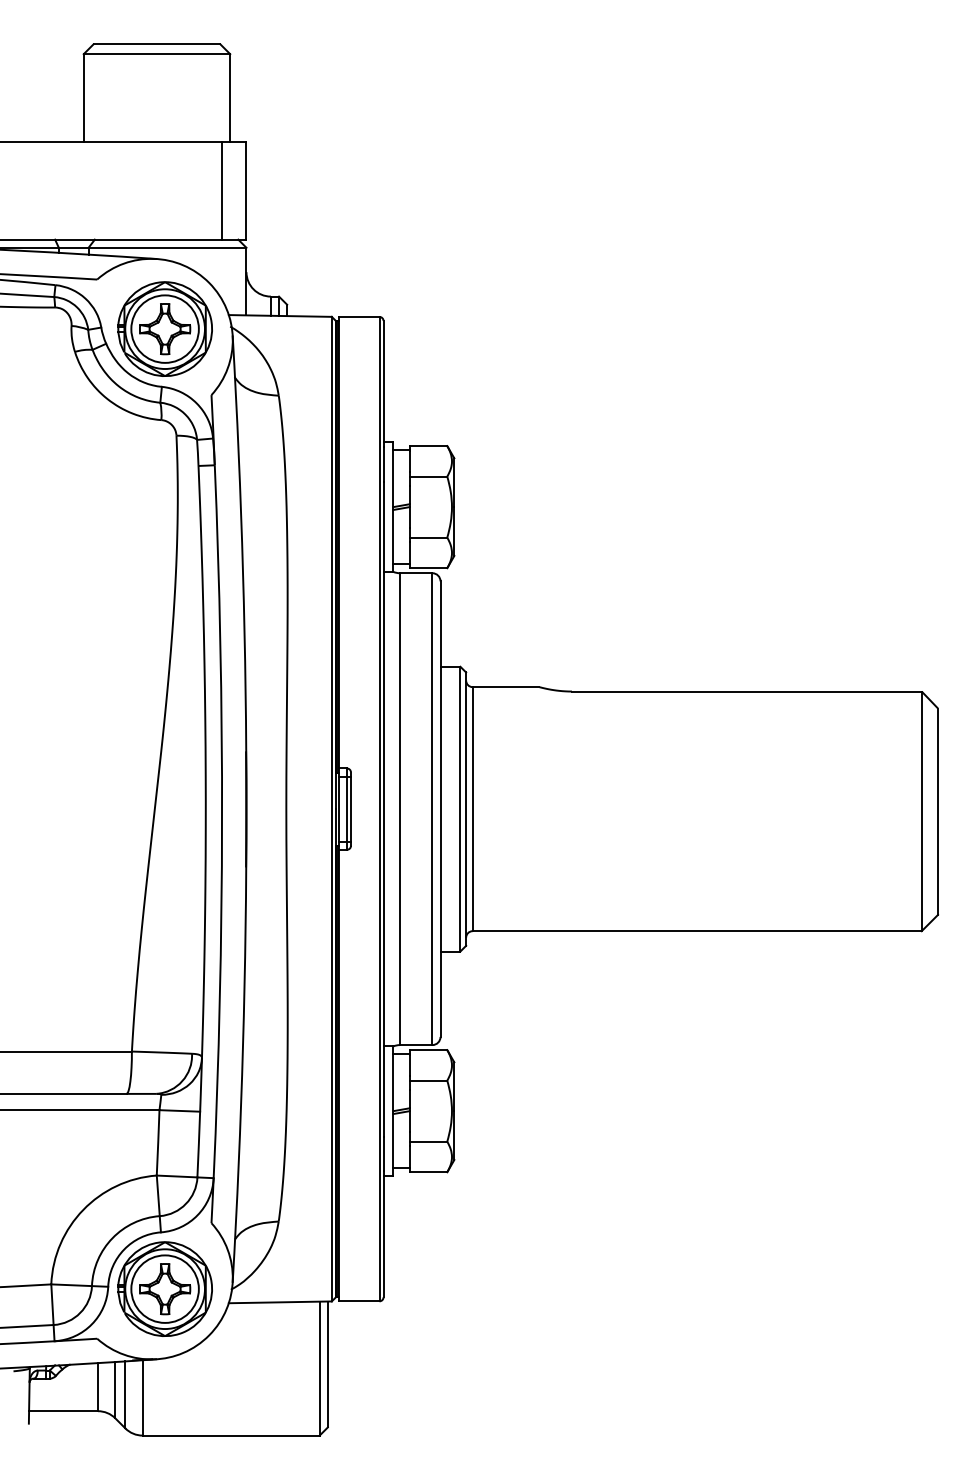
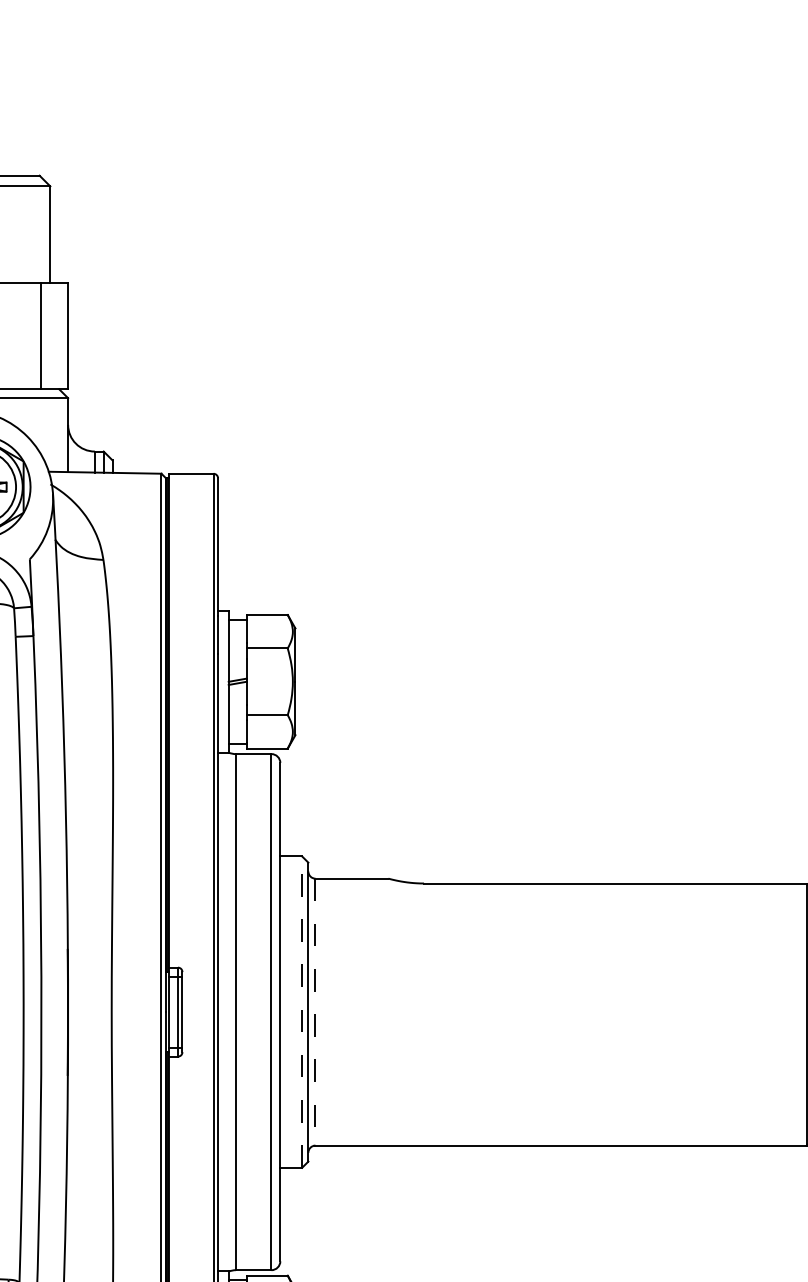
line: (460, 808) -> (302, 1011), solid -> dashed
line: (472, 809) -> (315, 1012), solid -> dashed

